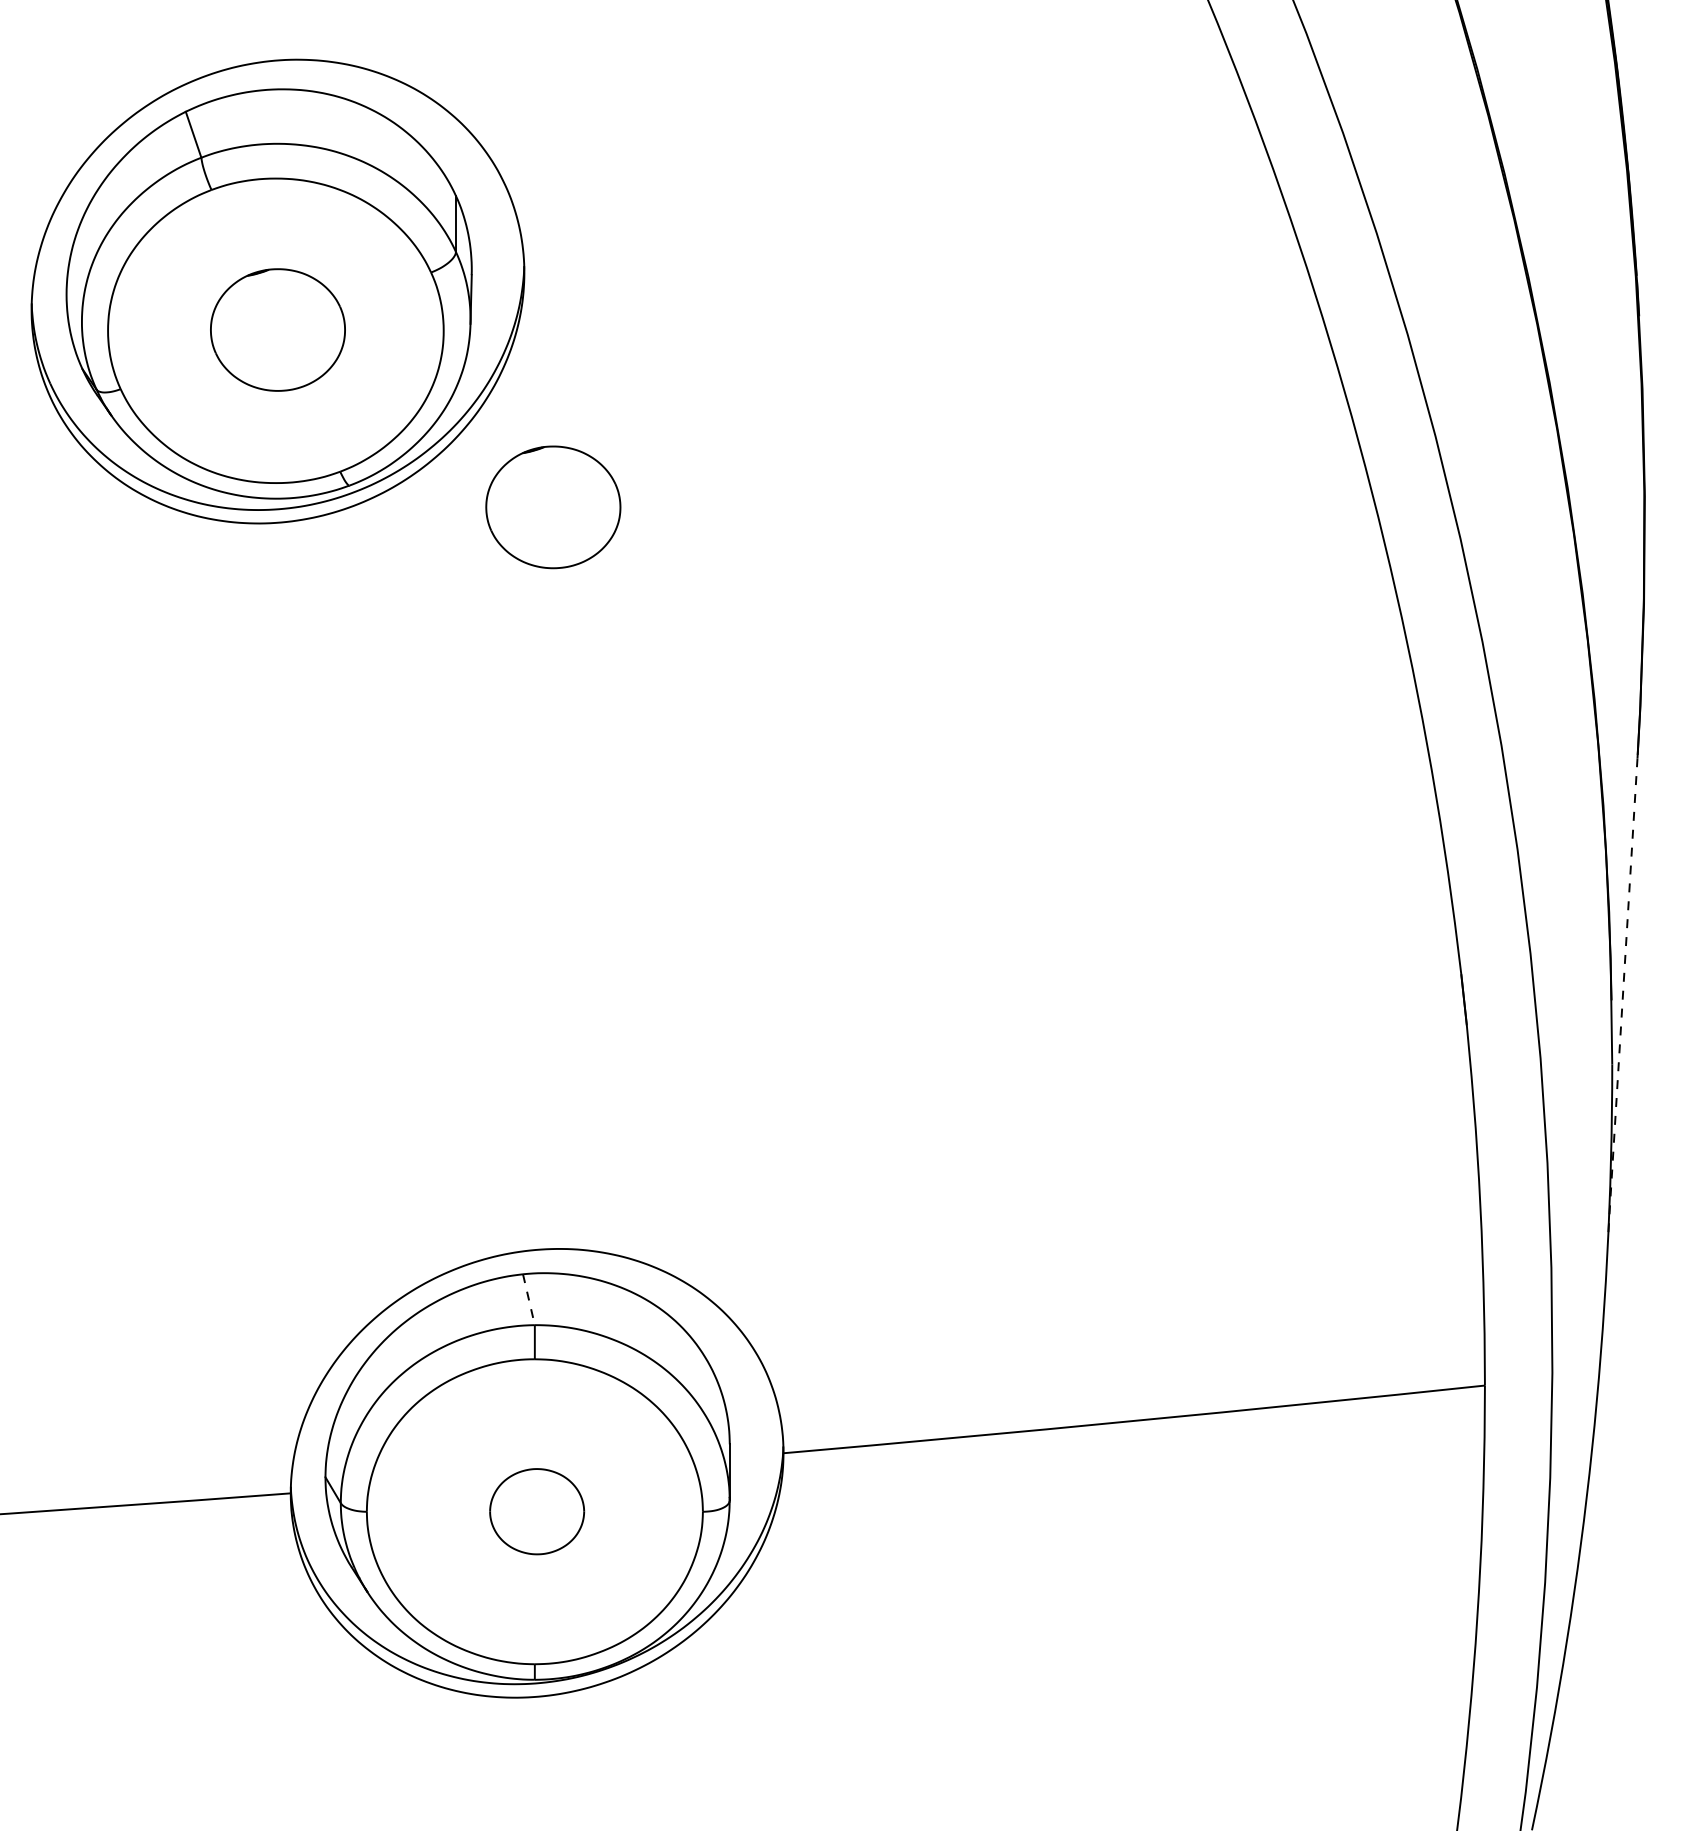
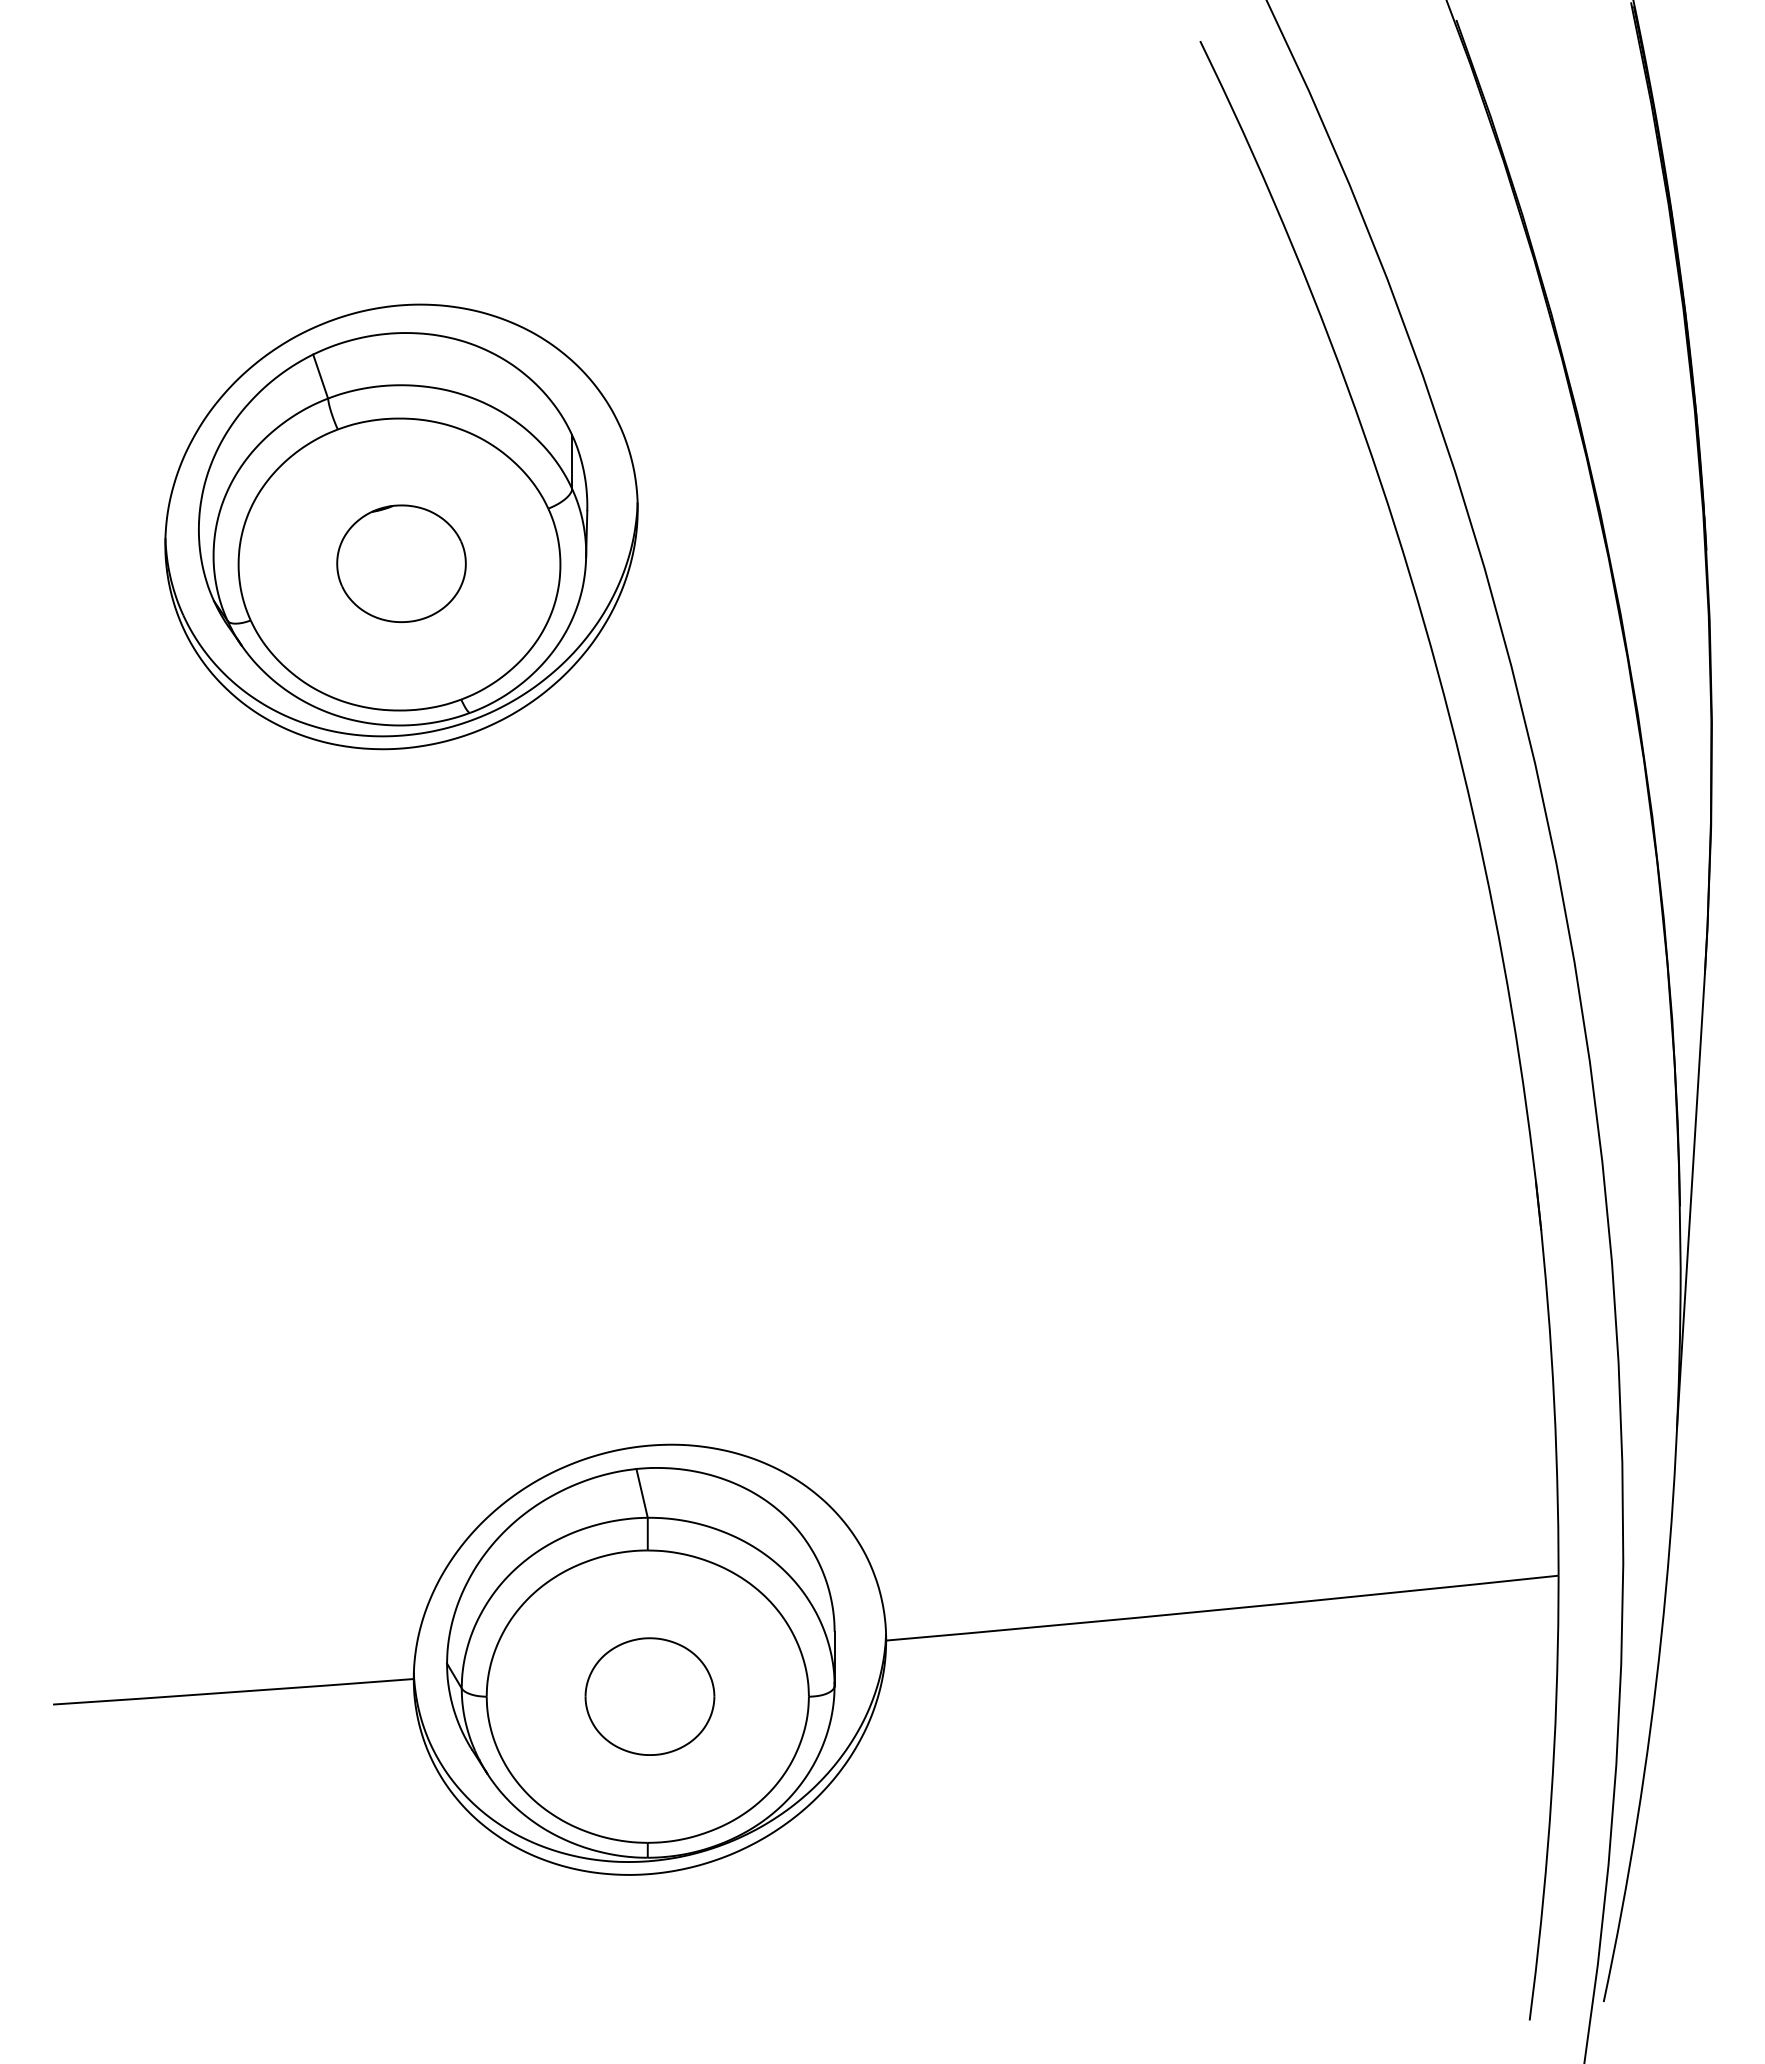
part: (553, 507) -> (665, 733), removed
line: (1622, 995) -> (1690, 1201), dashed -> solid
line: (529, 1299) -> (642, 1493), dashed -> solid
part: (536, 1511) -> (649, 1696), size x1.43

